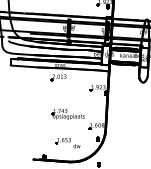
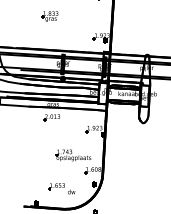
part: (68, 114) -> (73, 155), moved

